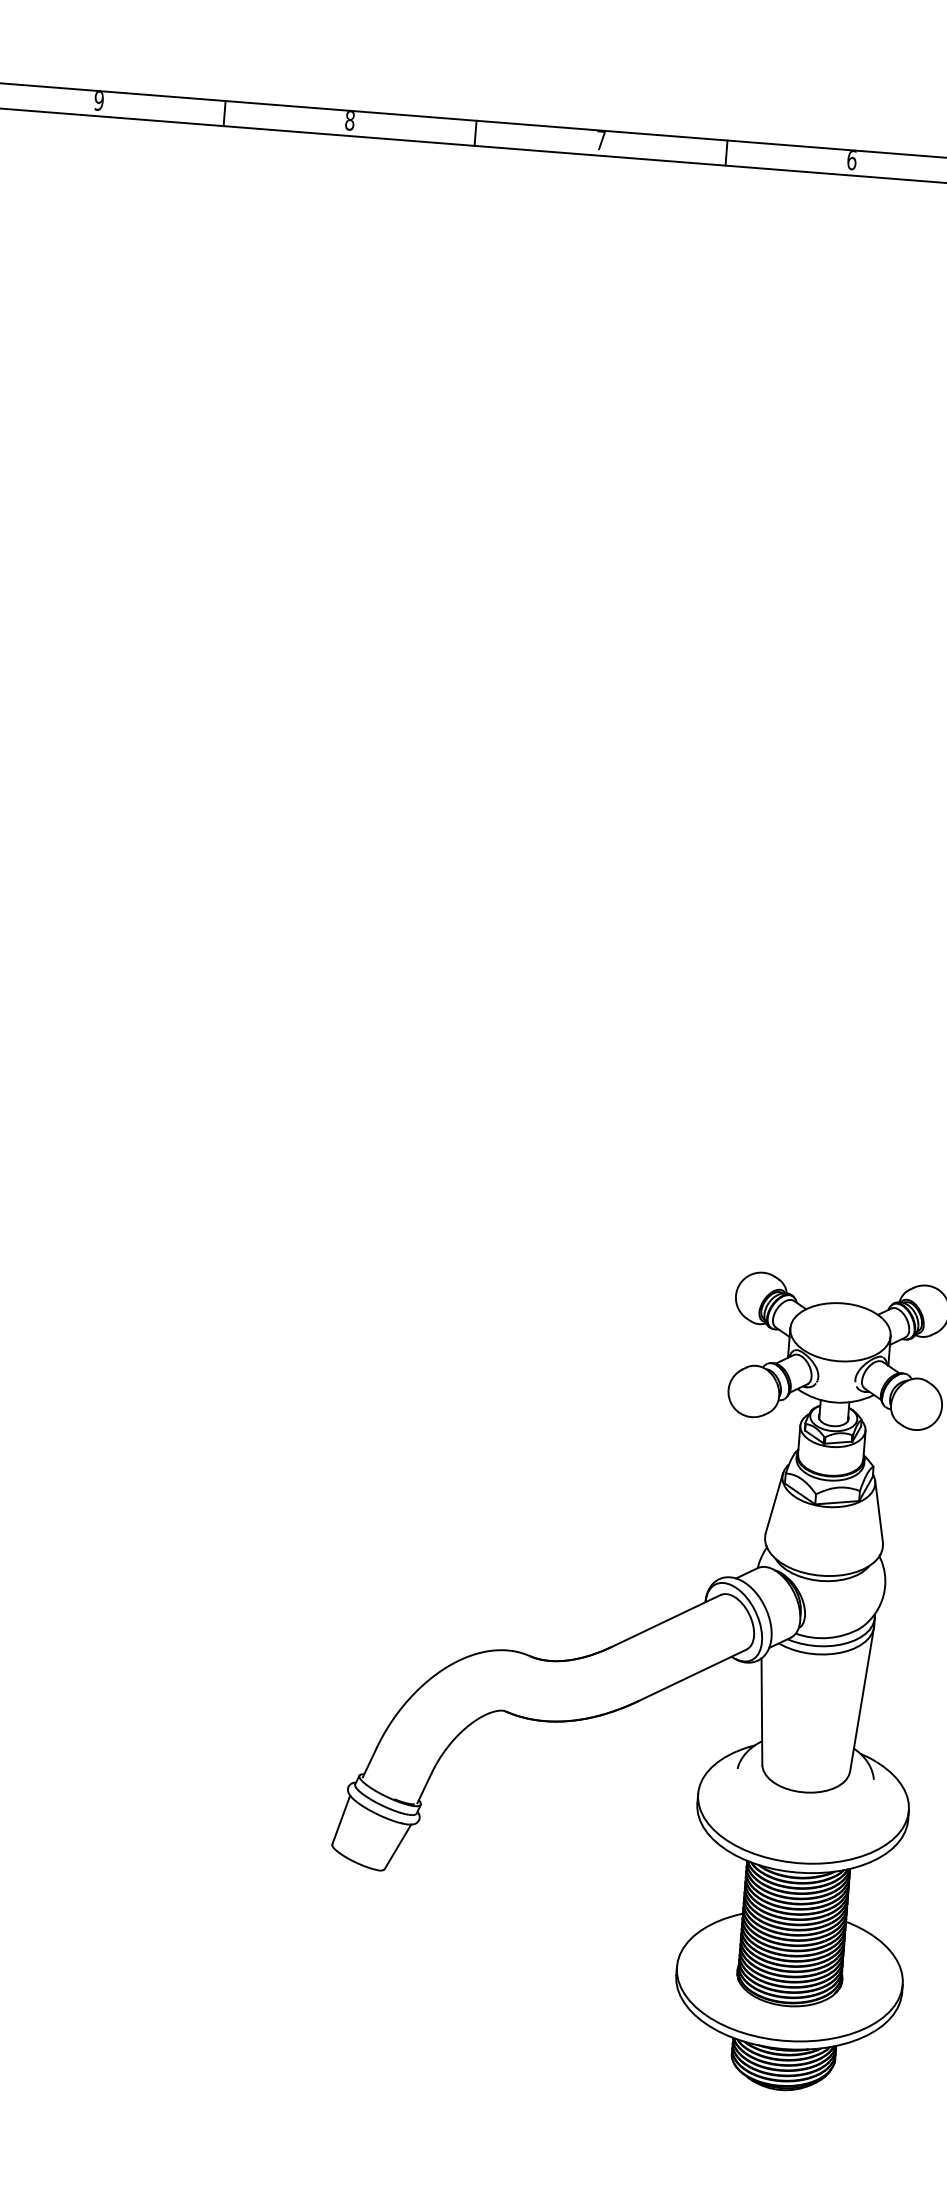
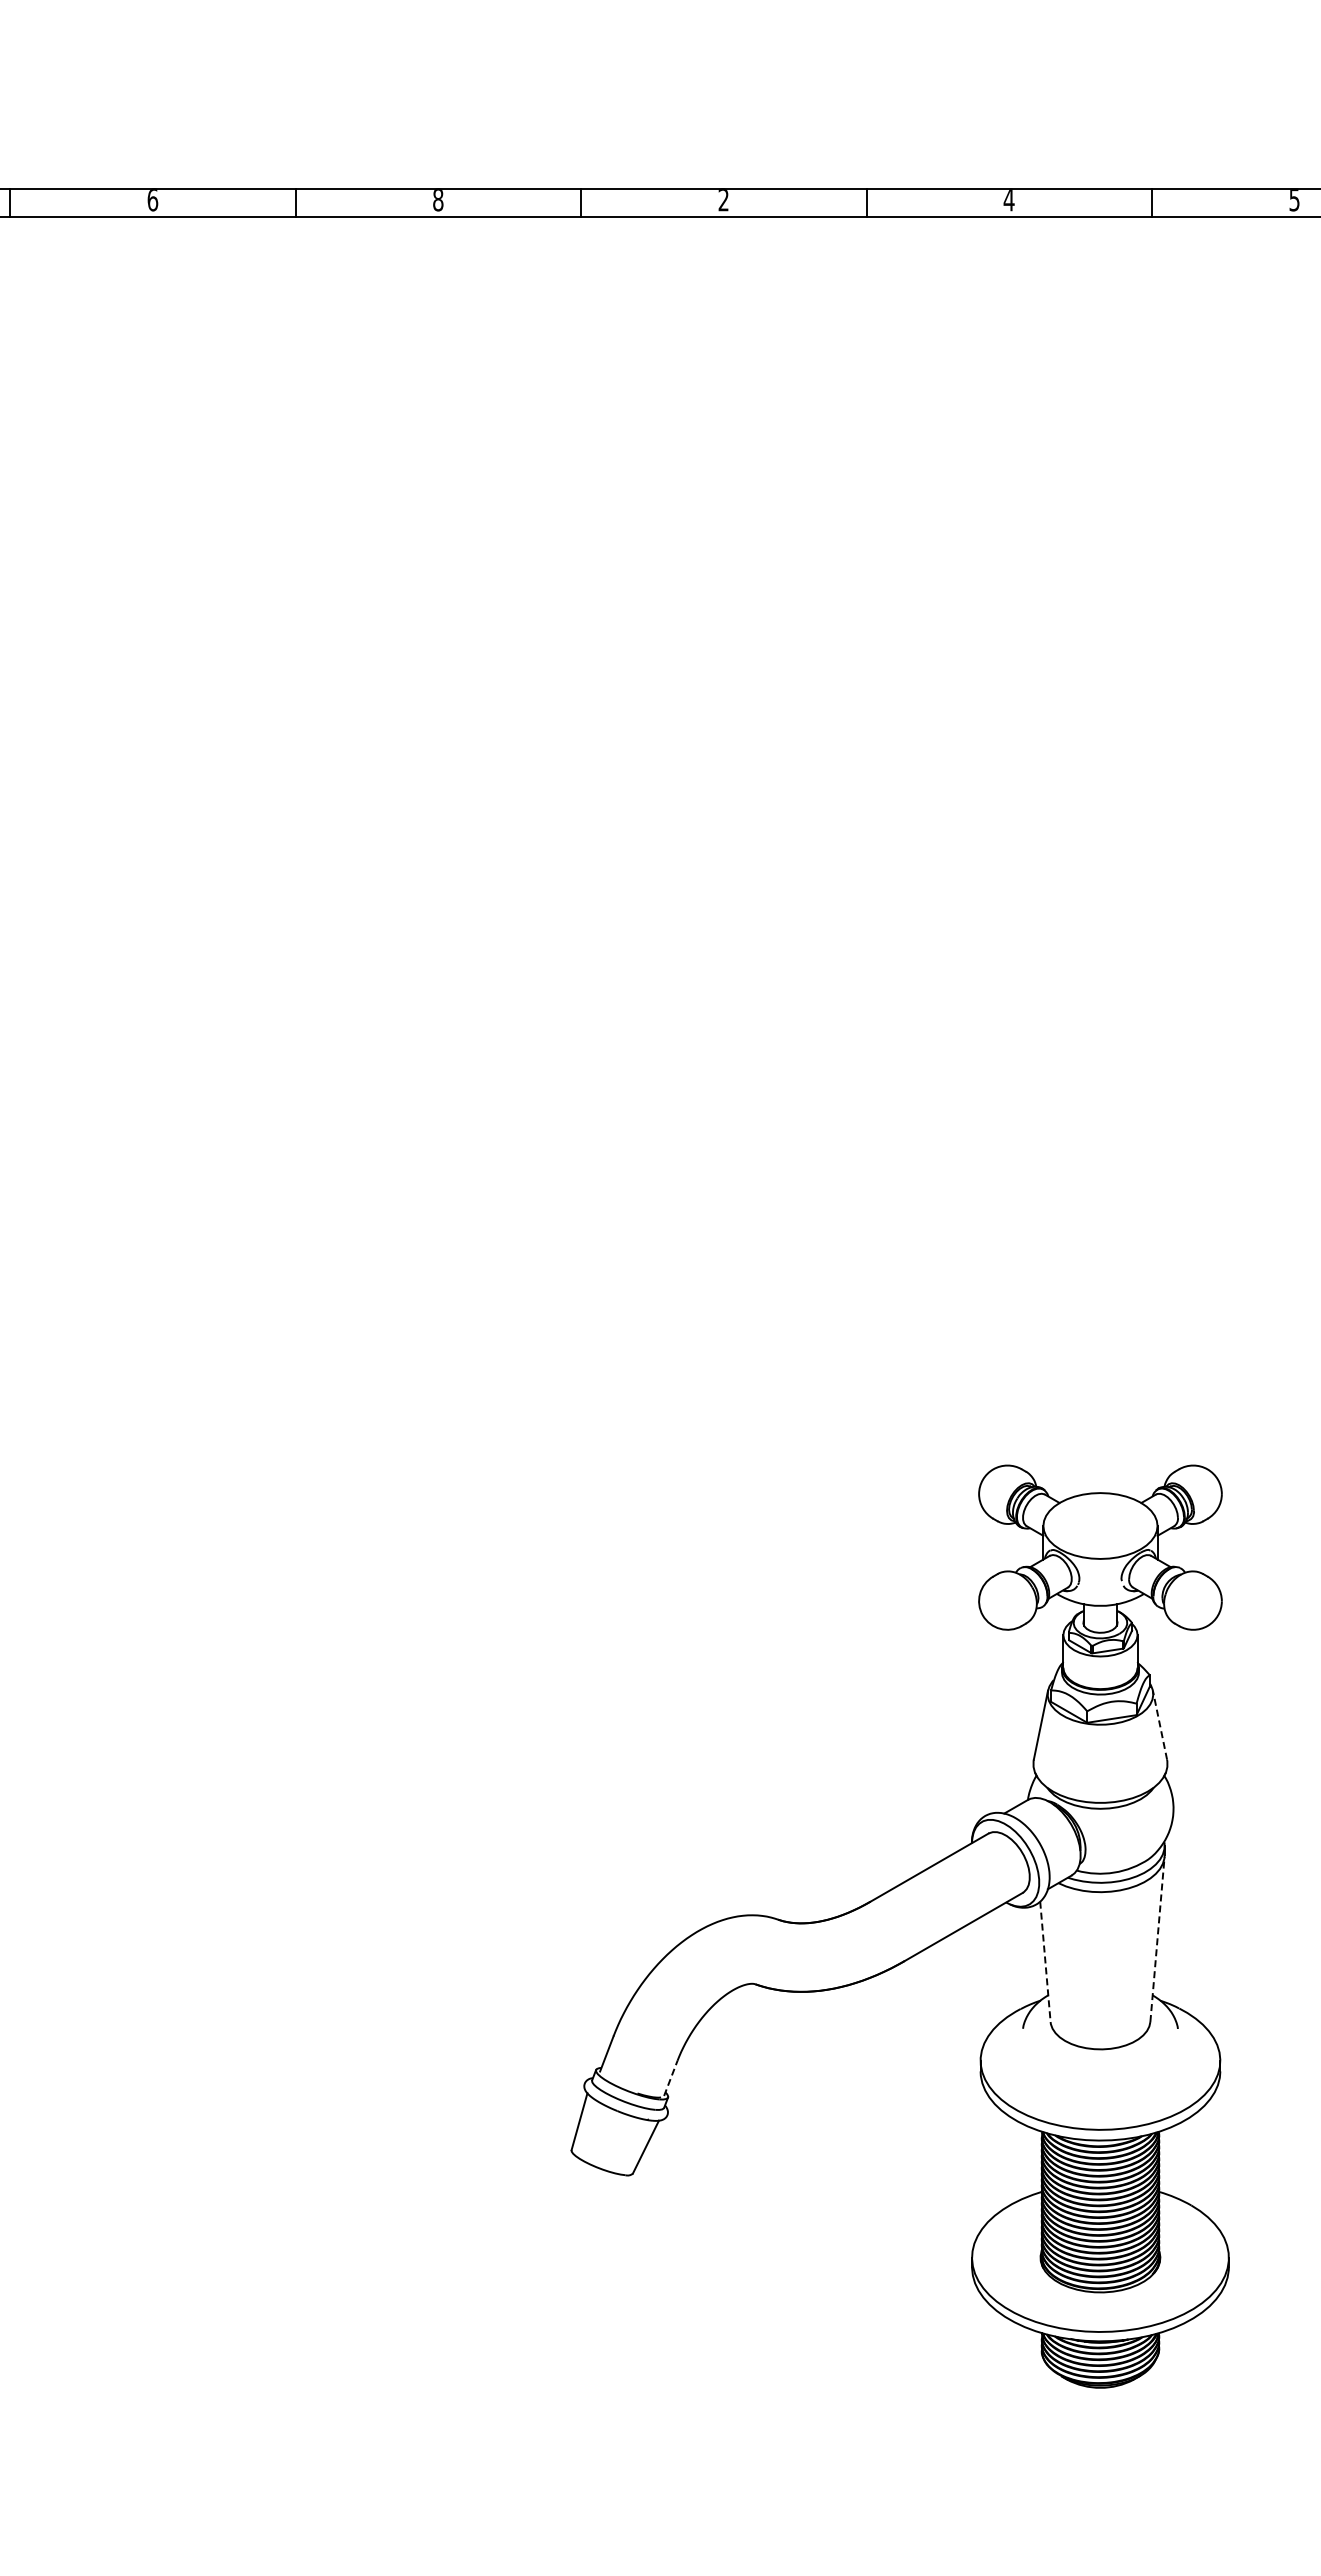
text: (98, 101) -> (152, 200), 9 -> 6
text: (600, 140) -> (723, 200), 7 -> 2
text: (851, 160) -> (1008, 200), 6 -> 4
line: (878, 1510) -> (1159, 1724), solid -> dashed
line: (862, 1699) -> (1157, 1939), solid -> dashed
line: (761, 1712) -> (1045, 1962), solid -> dashed
line: (424, 1788) -> (670, 2078), solid -> dashed

